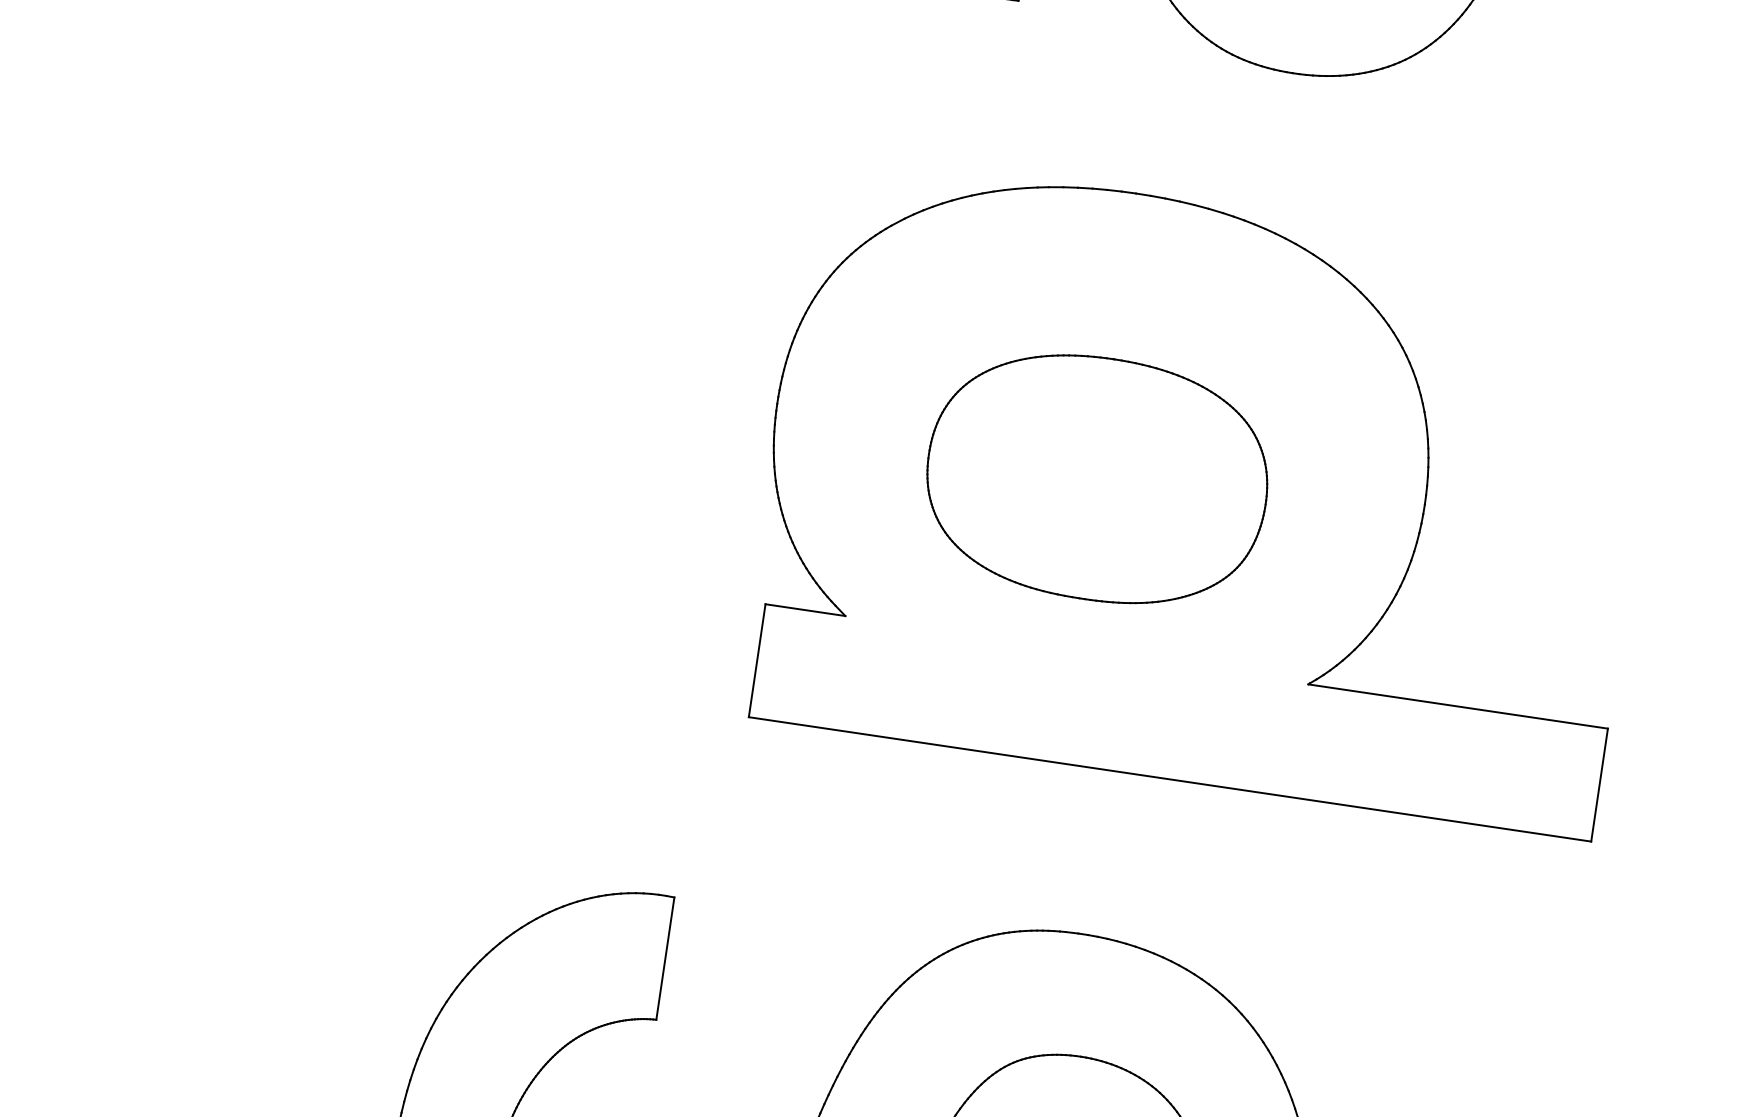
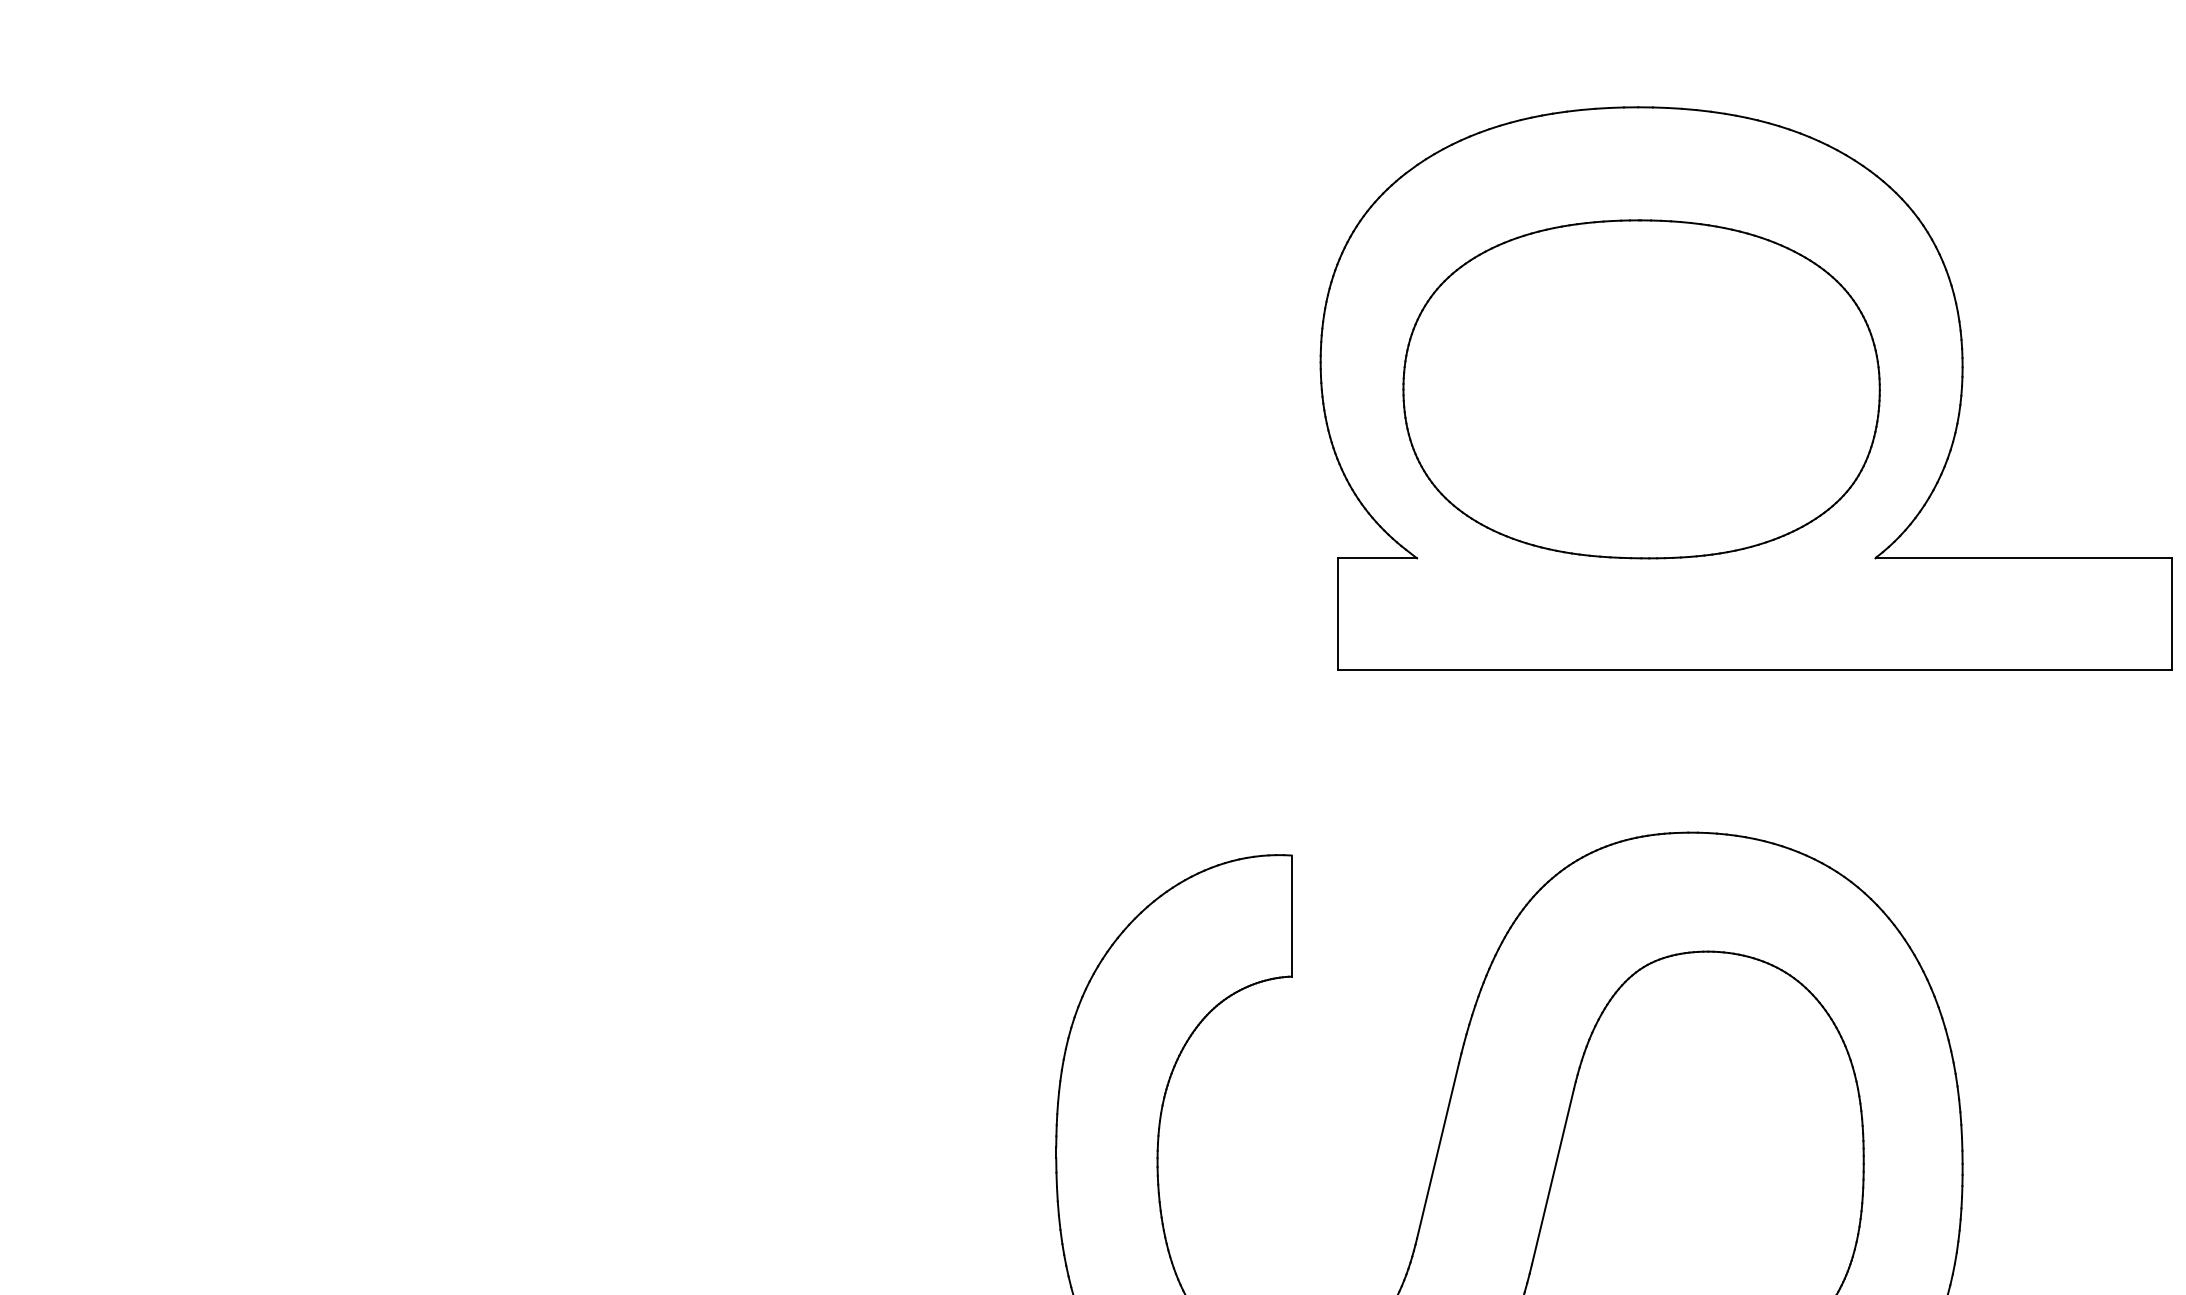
part: (1097, 479) -> (1641, 389), size x1.43

